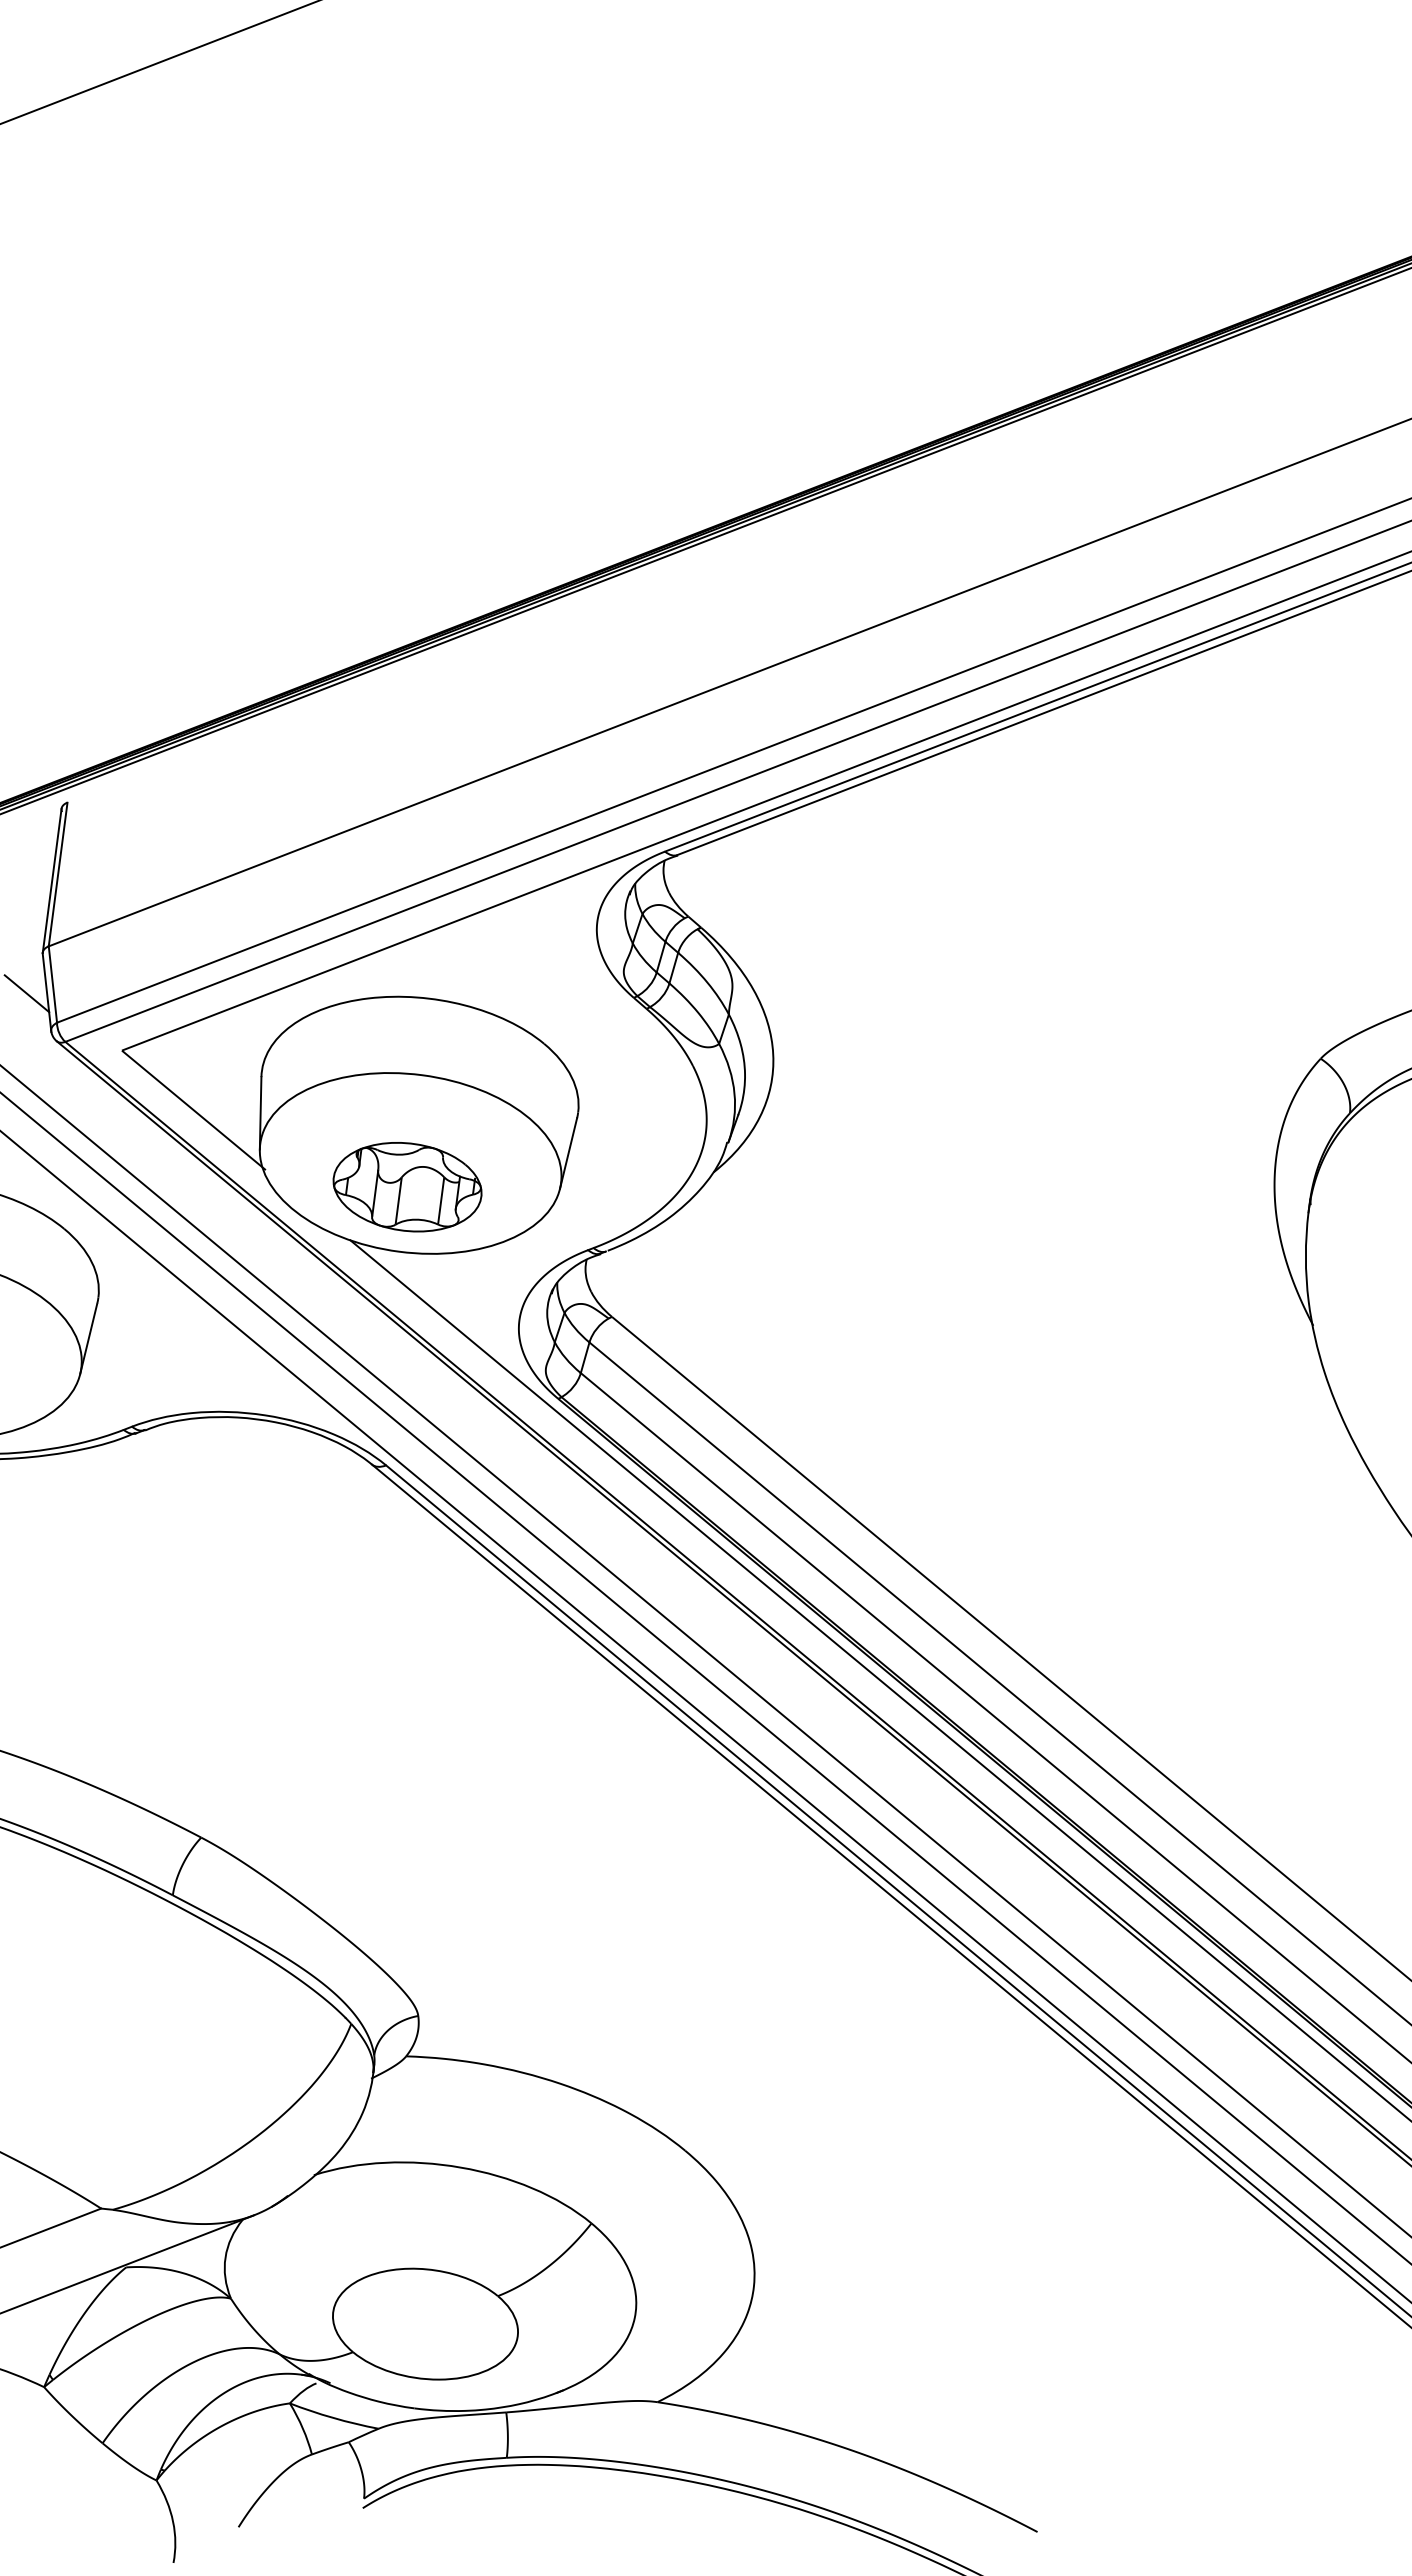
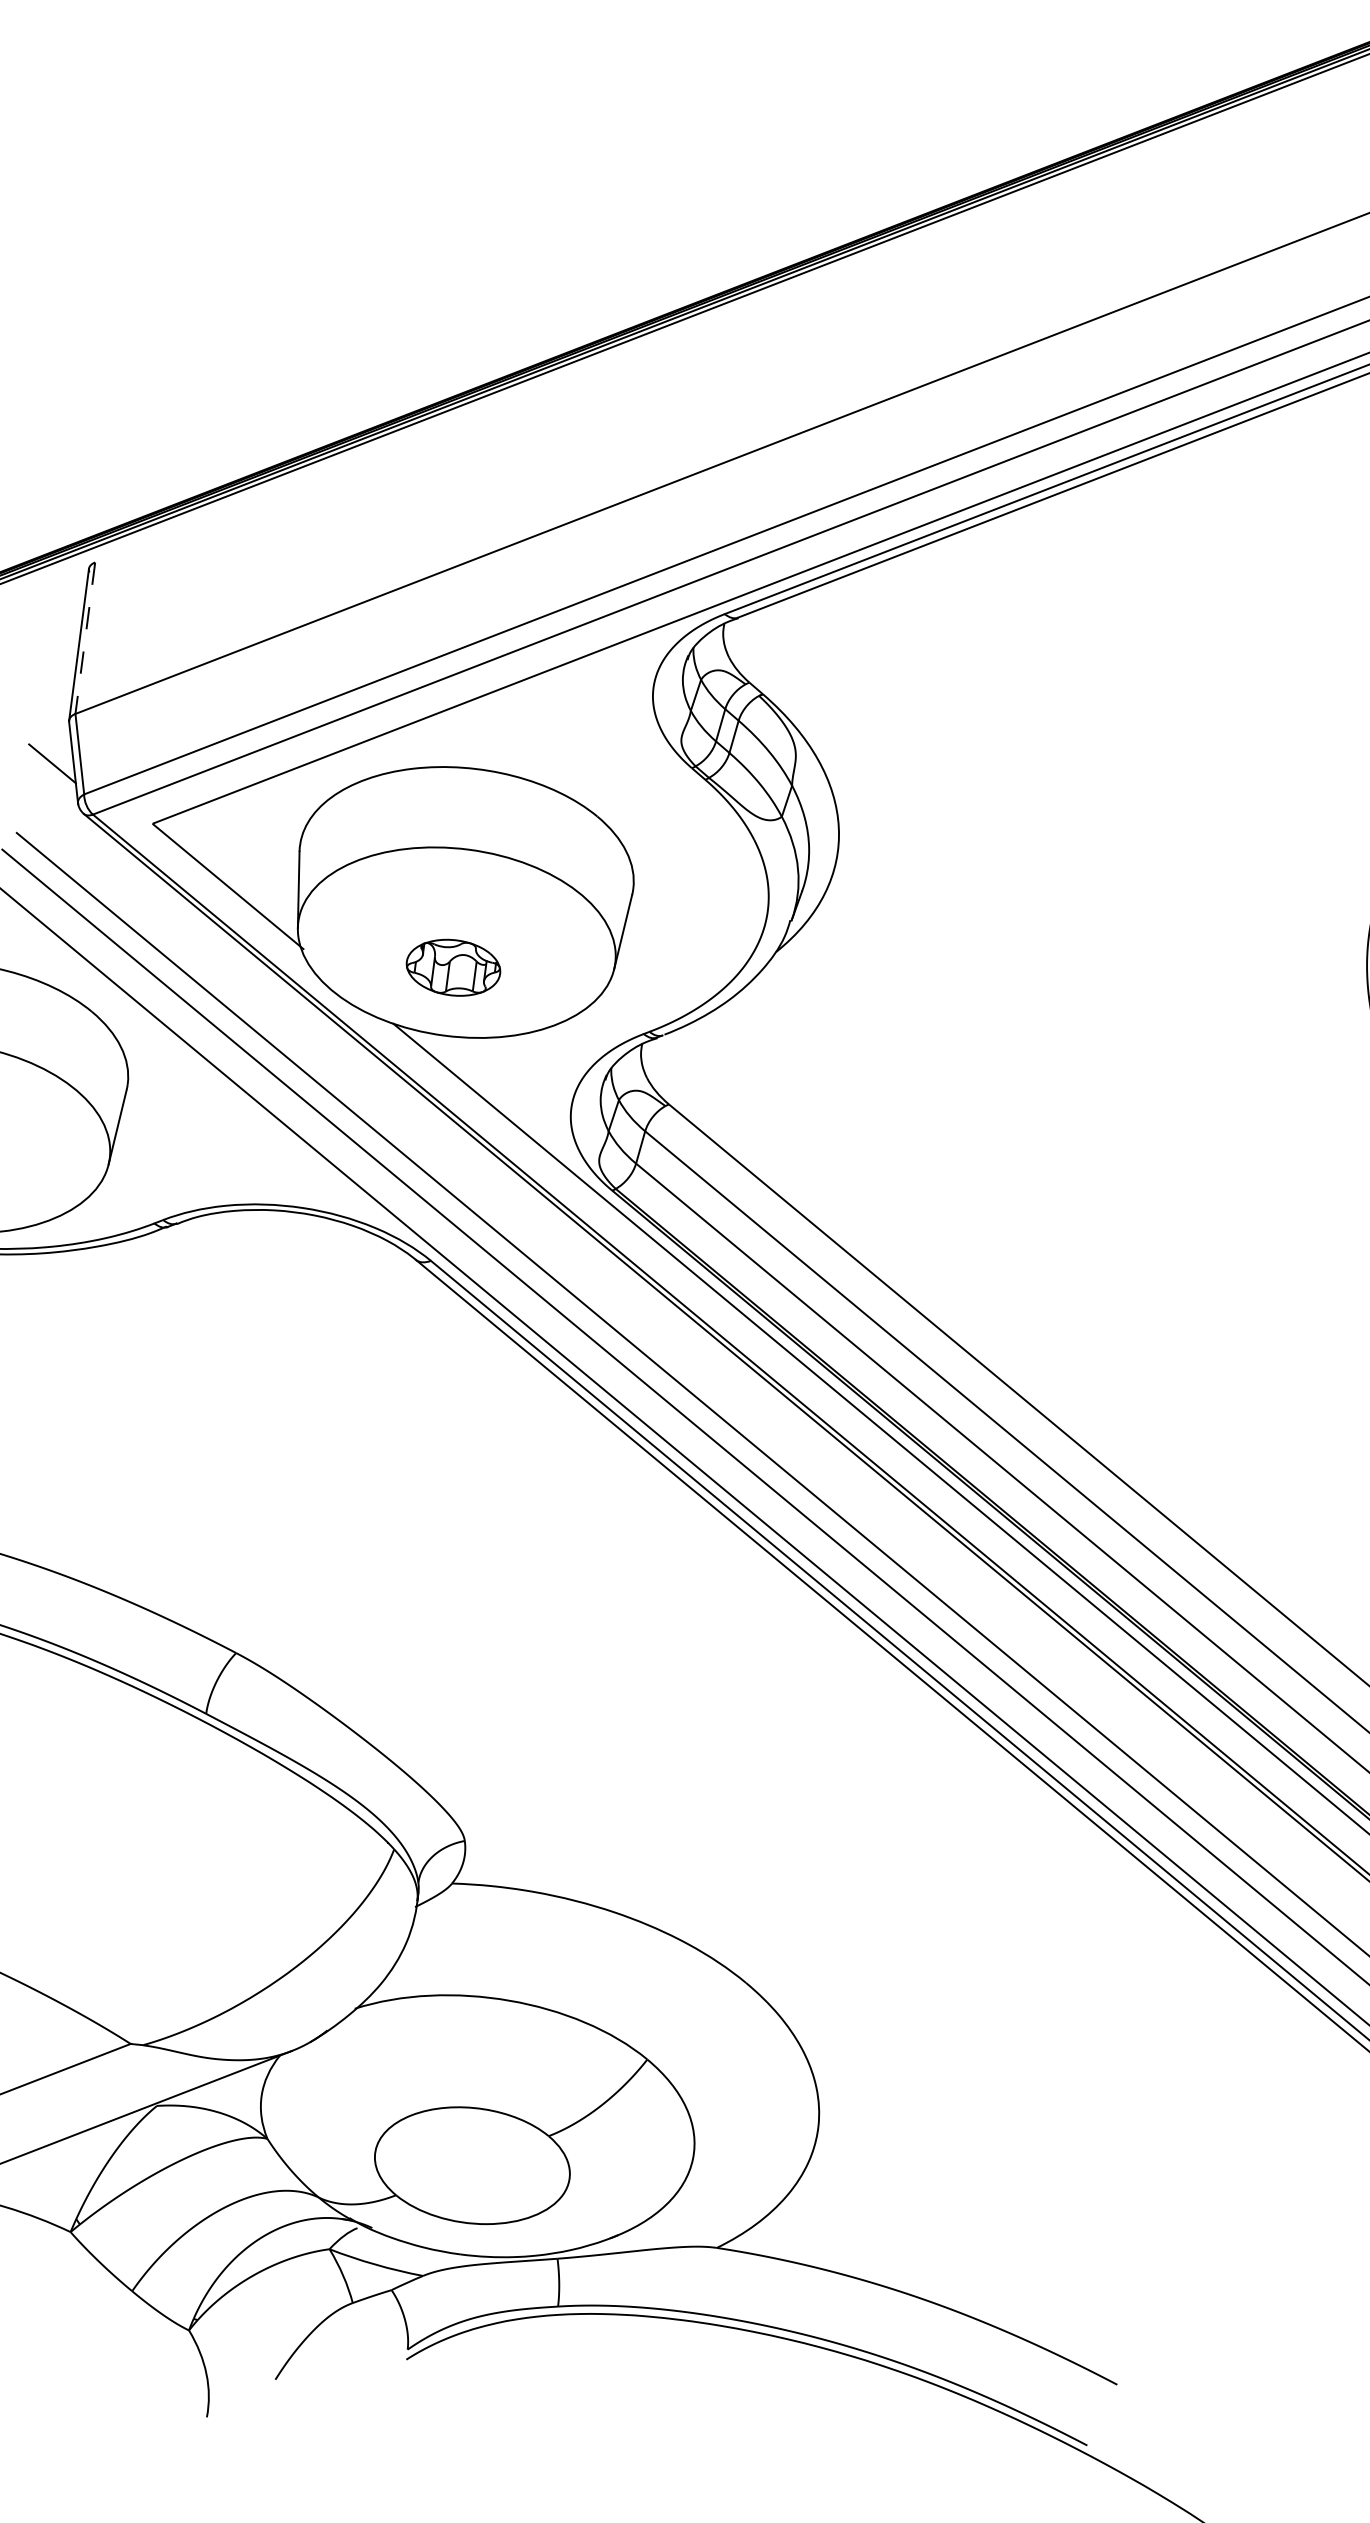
line: (58, 875) -> (85, 639), solid -> dashed
part: (407, 1187) -> (453, 968), size x0.6

